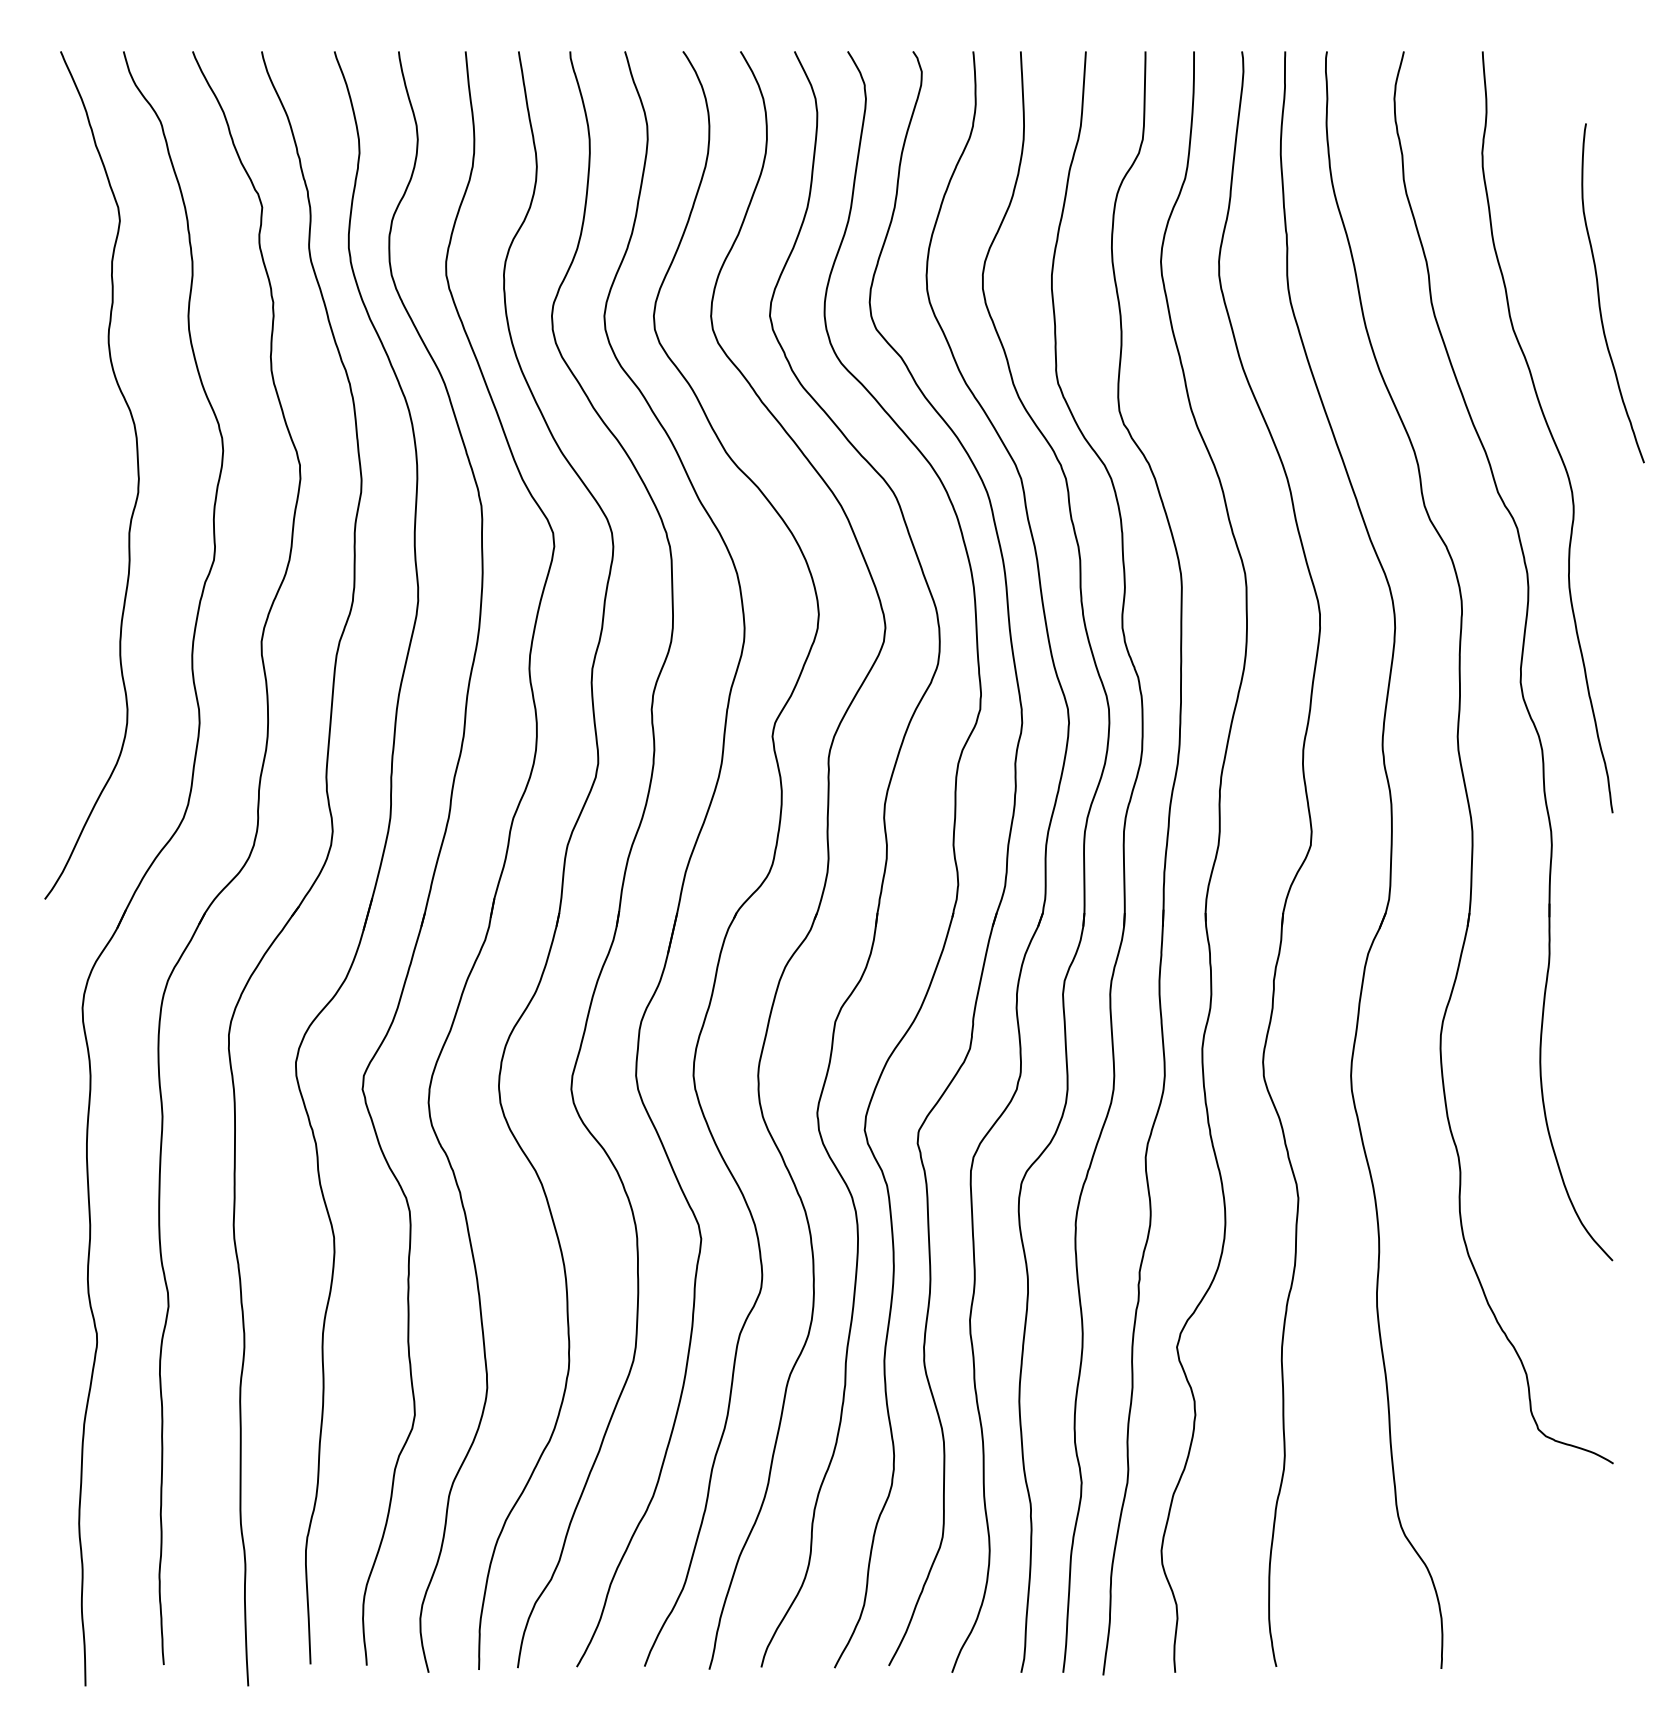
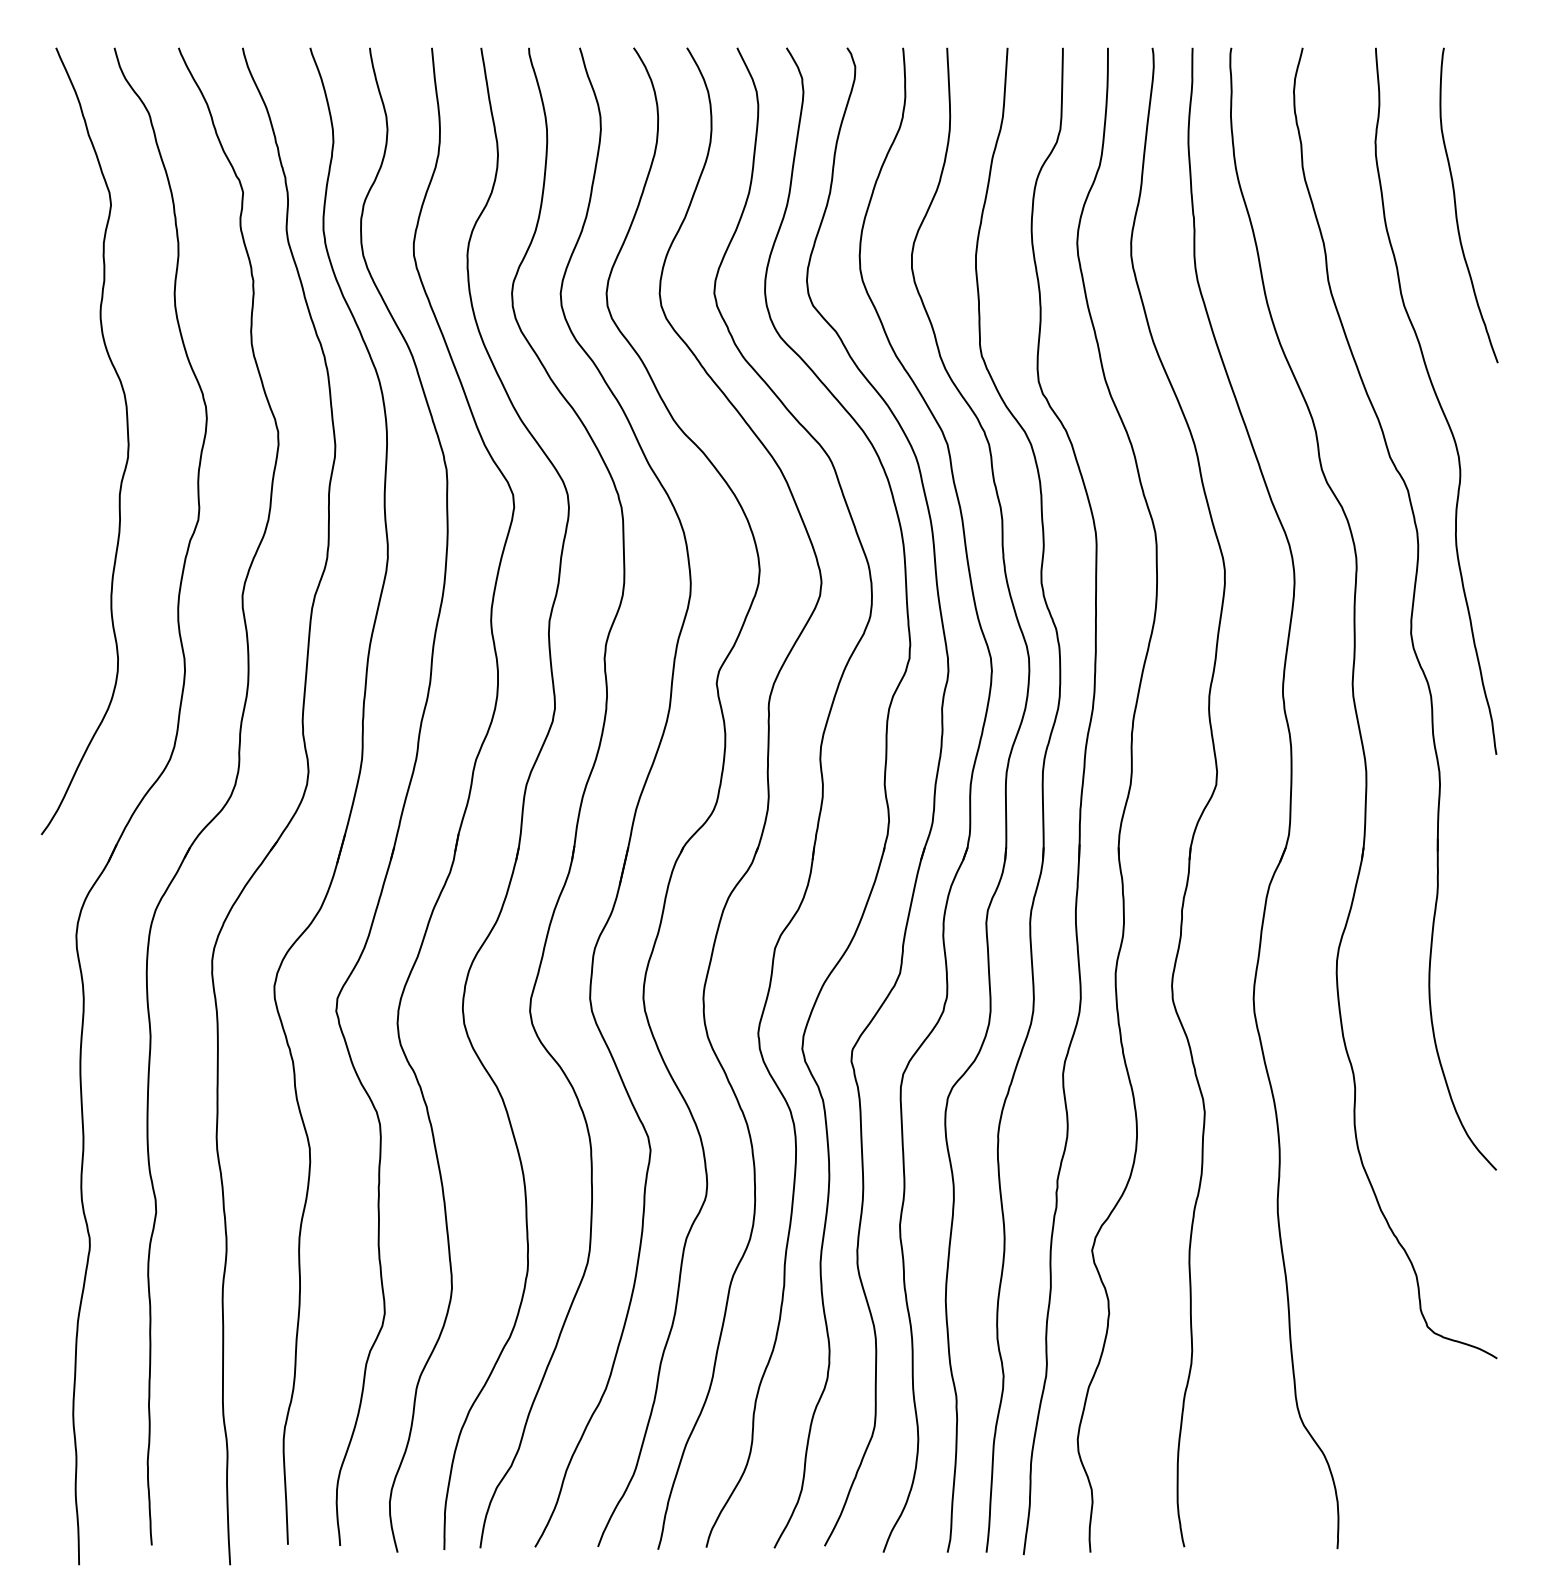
curve: (1599, 293) -> (1456, 205), moved

